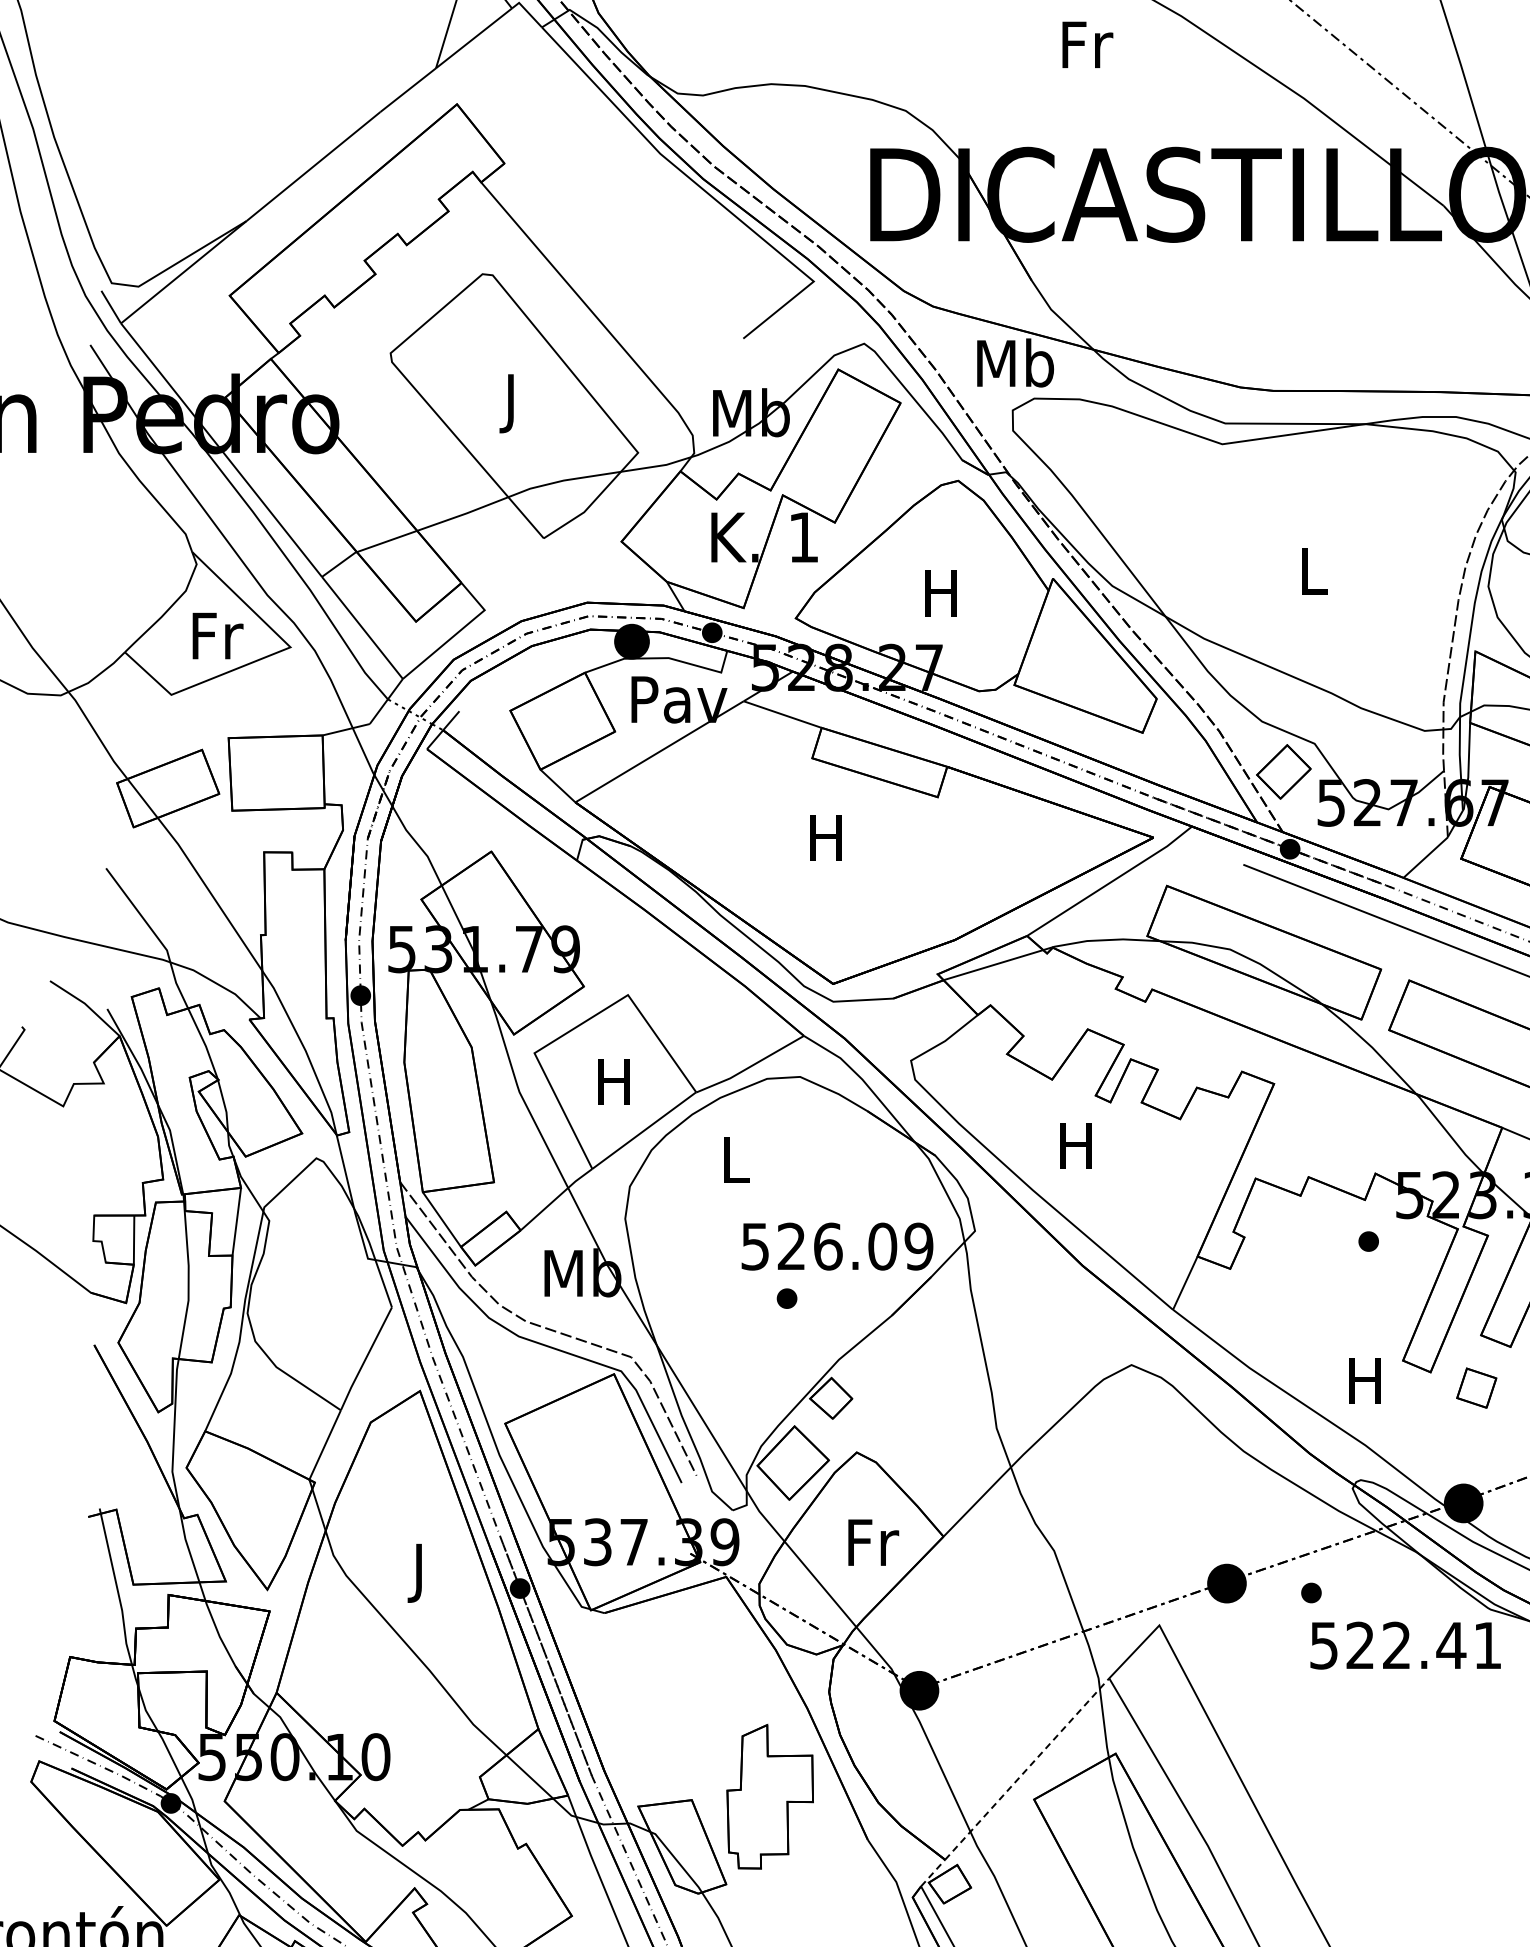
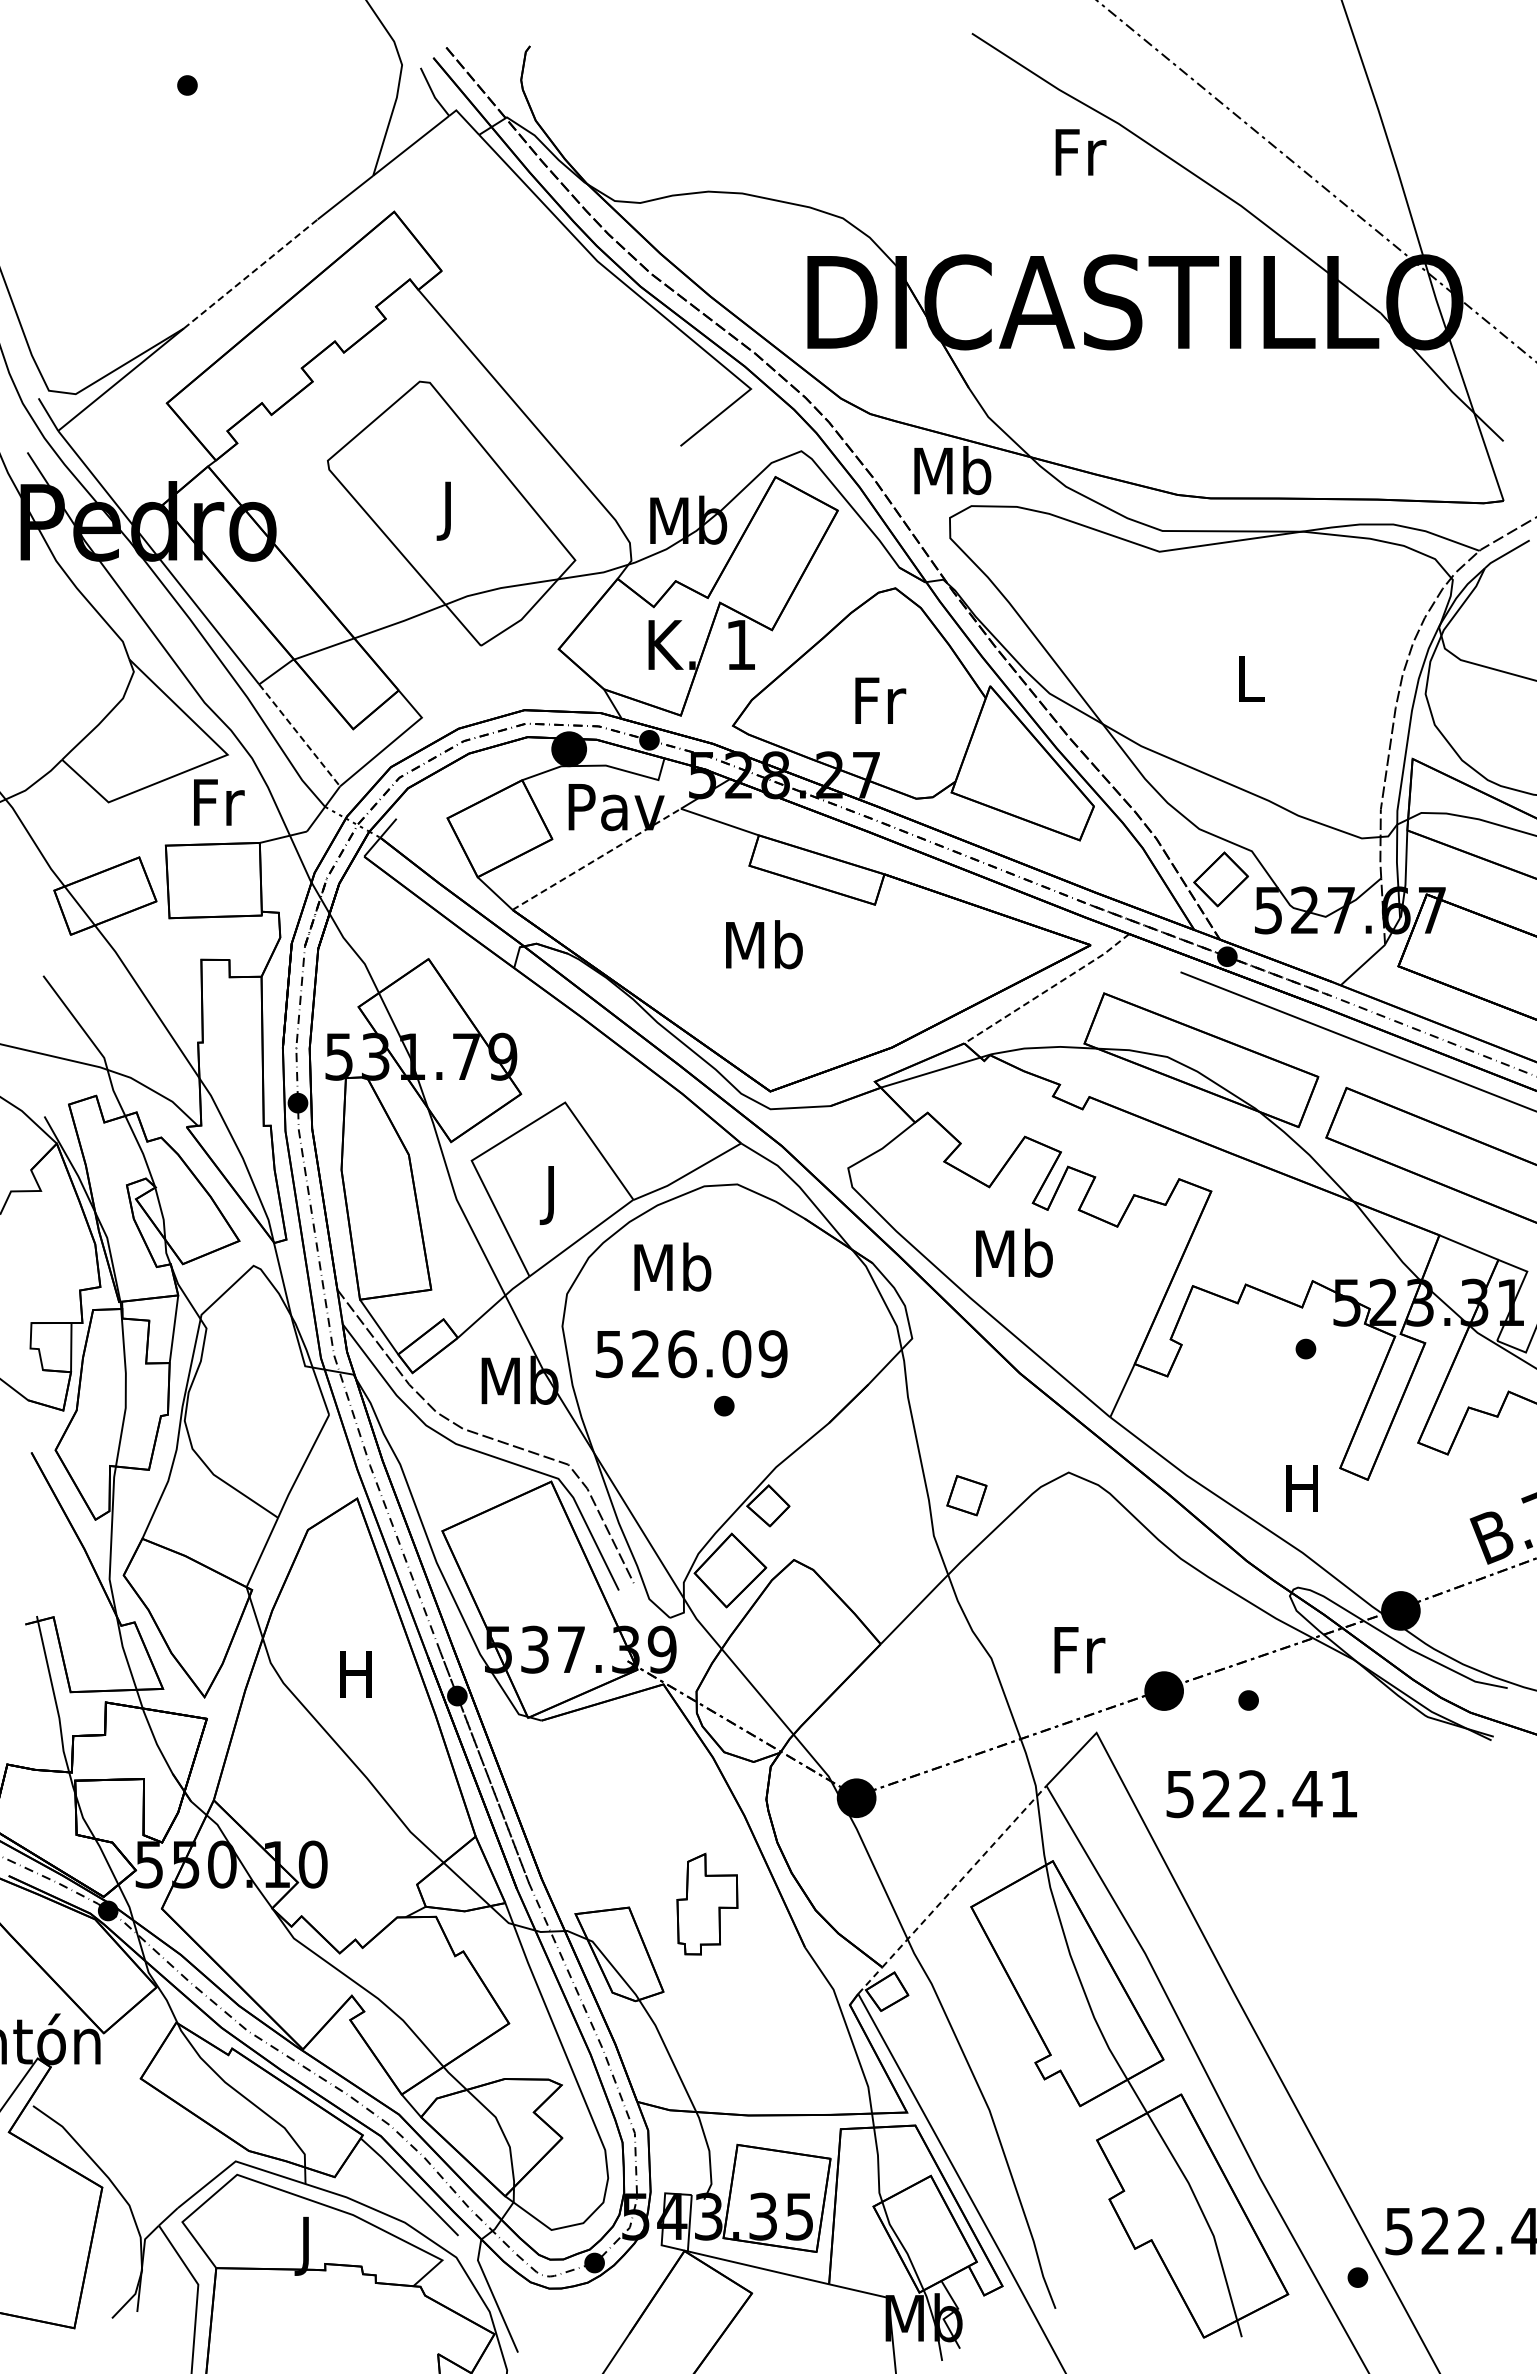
text: (1087, 45) -> (1080, 152), moved
line: (314, 166) -> (251, 273), solid -> dashed
text: (943, 593) -> (880, 700), H -> Fr
line: (362, 628) -> (299, 735), solid -> dashed
text: (218, 636) -> (219, 802), moved
line: (660, 752) -> (597, 859), solid -> dashed
text: (827, 837) -> (764, 944), H -> Mb
line: (1111, 882) -> (1048, 989), solid -> dashed
text: (613, 1088) -> (550, 1195), H -> J
text: (1077, 1145) -> (1014, 1252), H -> Mb
text: (735, 1159) -> (672, 1266), L -> Mb
text: (837, 1247) -> (691, 1354), moved
part: (1476, 1388) -> (966, 1495), moved
text: (873, 1543) -> (1079, 1650), moved
text: (418, 1573) -> (355, 1680), J -> H
text: (1405, 1646) -> (1261, 1794), moved
part: (770, 1796) -> (707, 1903), size x0.7

